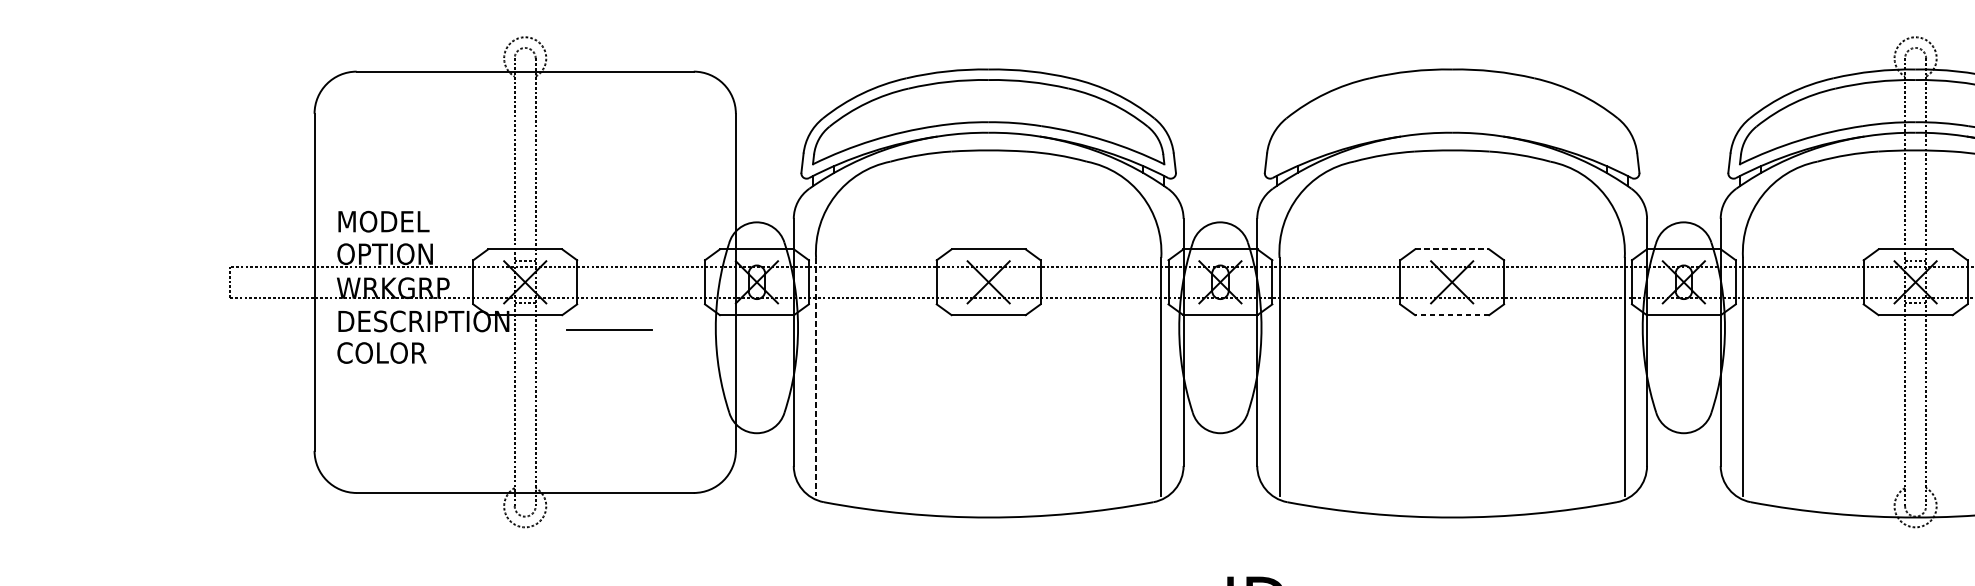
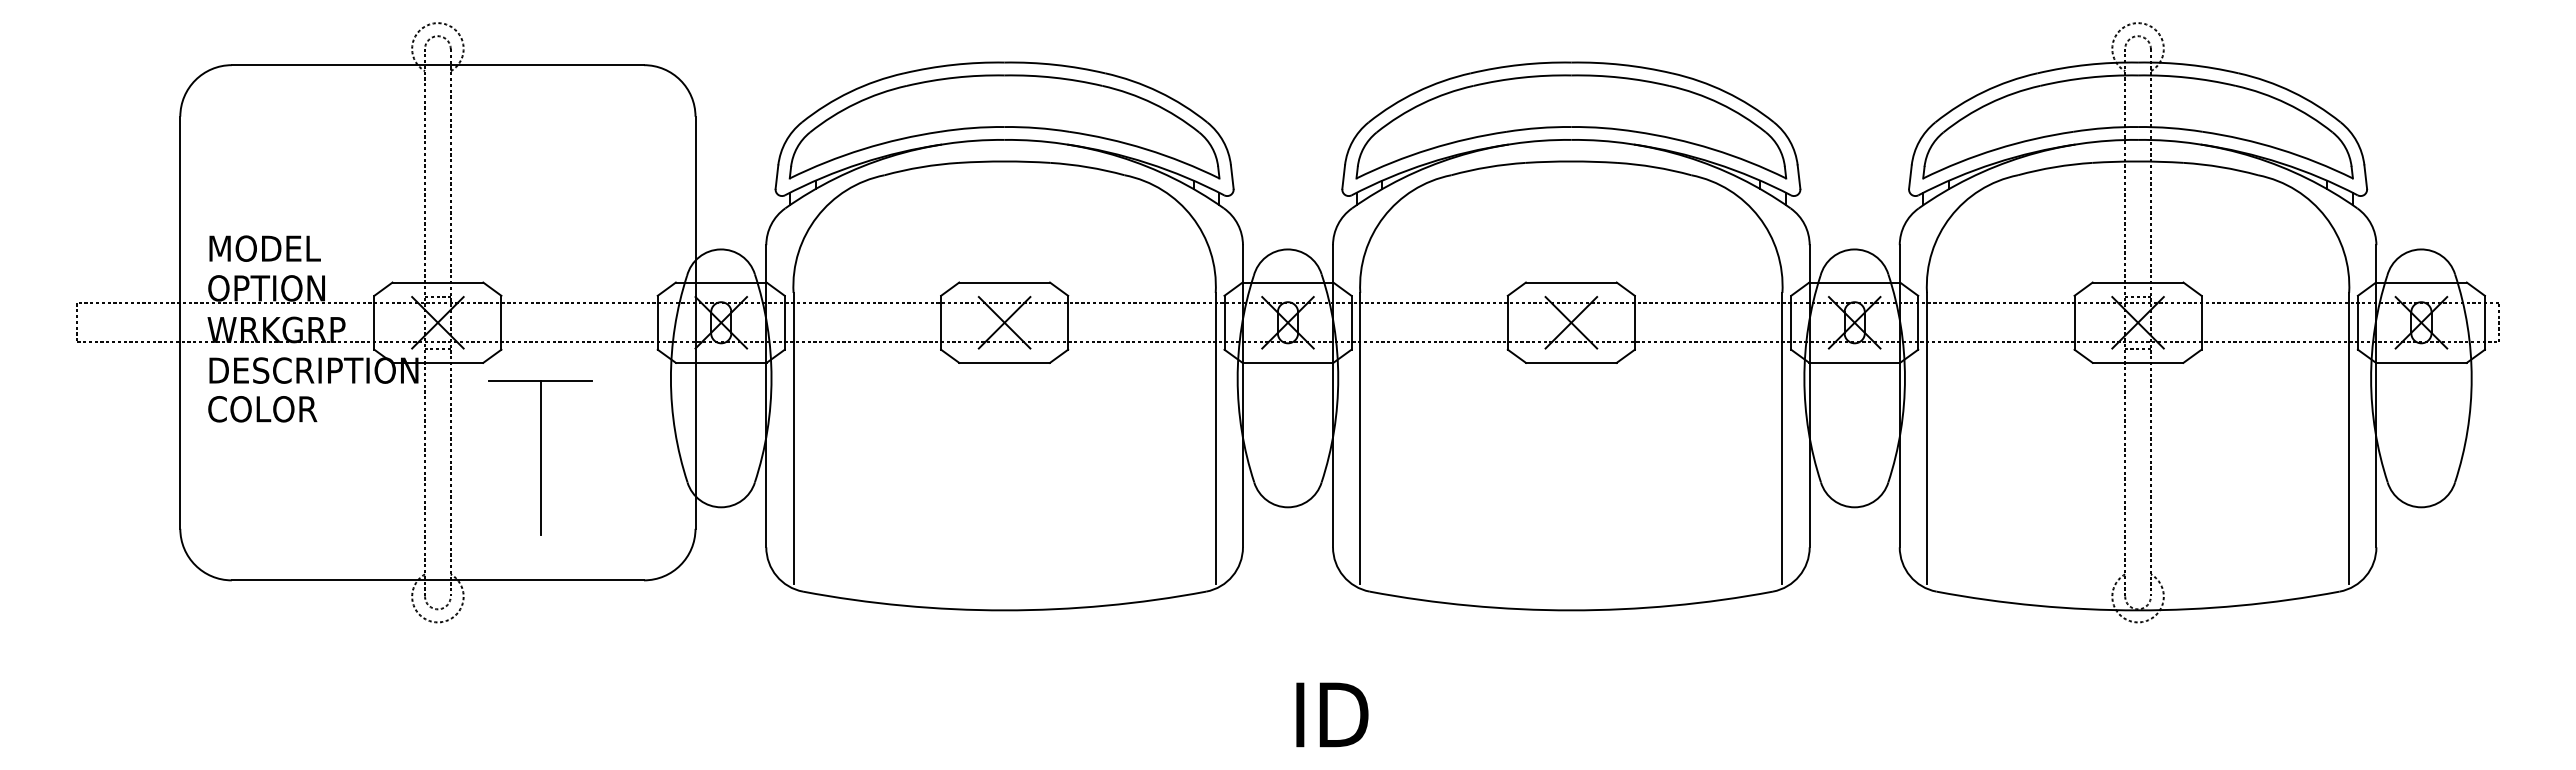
part: (1452, 121) -> (1571, 126), added
line: (1452, 249) -> (1571, 282), dashed -> solid
line: (1451, 314) -> (1570, 362), dashed -> solid
line: (816, 376) -> (793, 438), dashed -> solid
line: (609, 392) -> (540, 457), added

